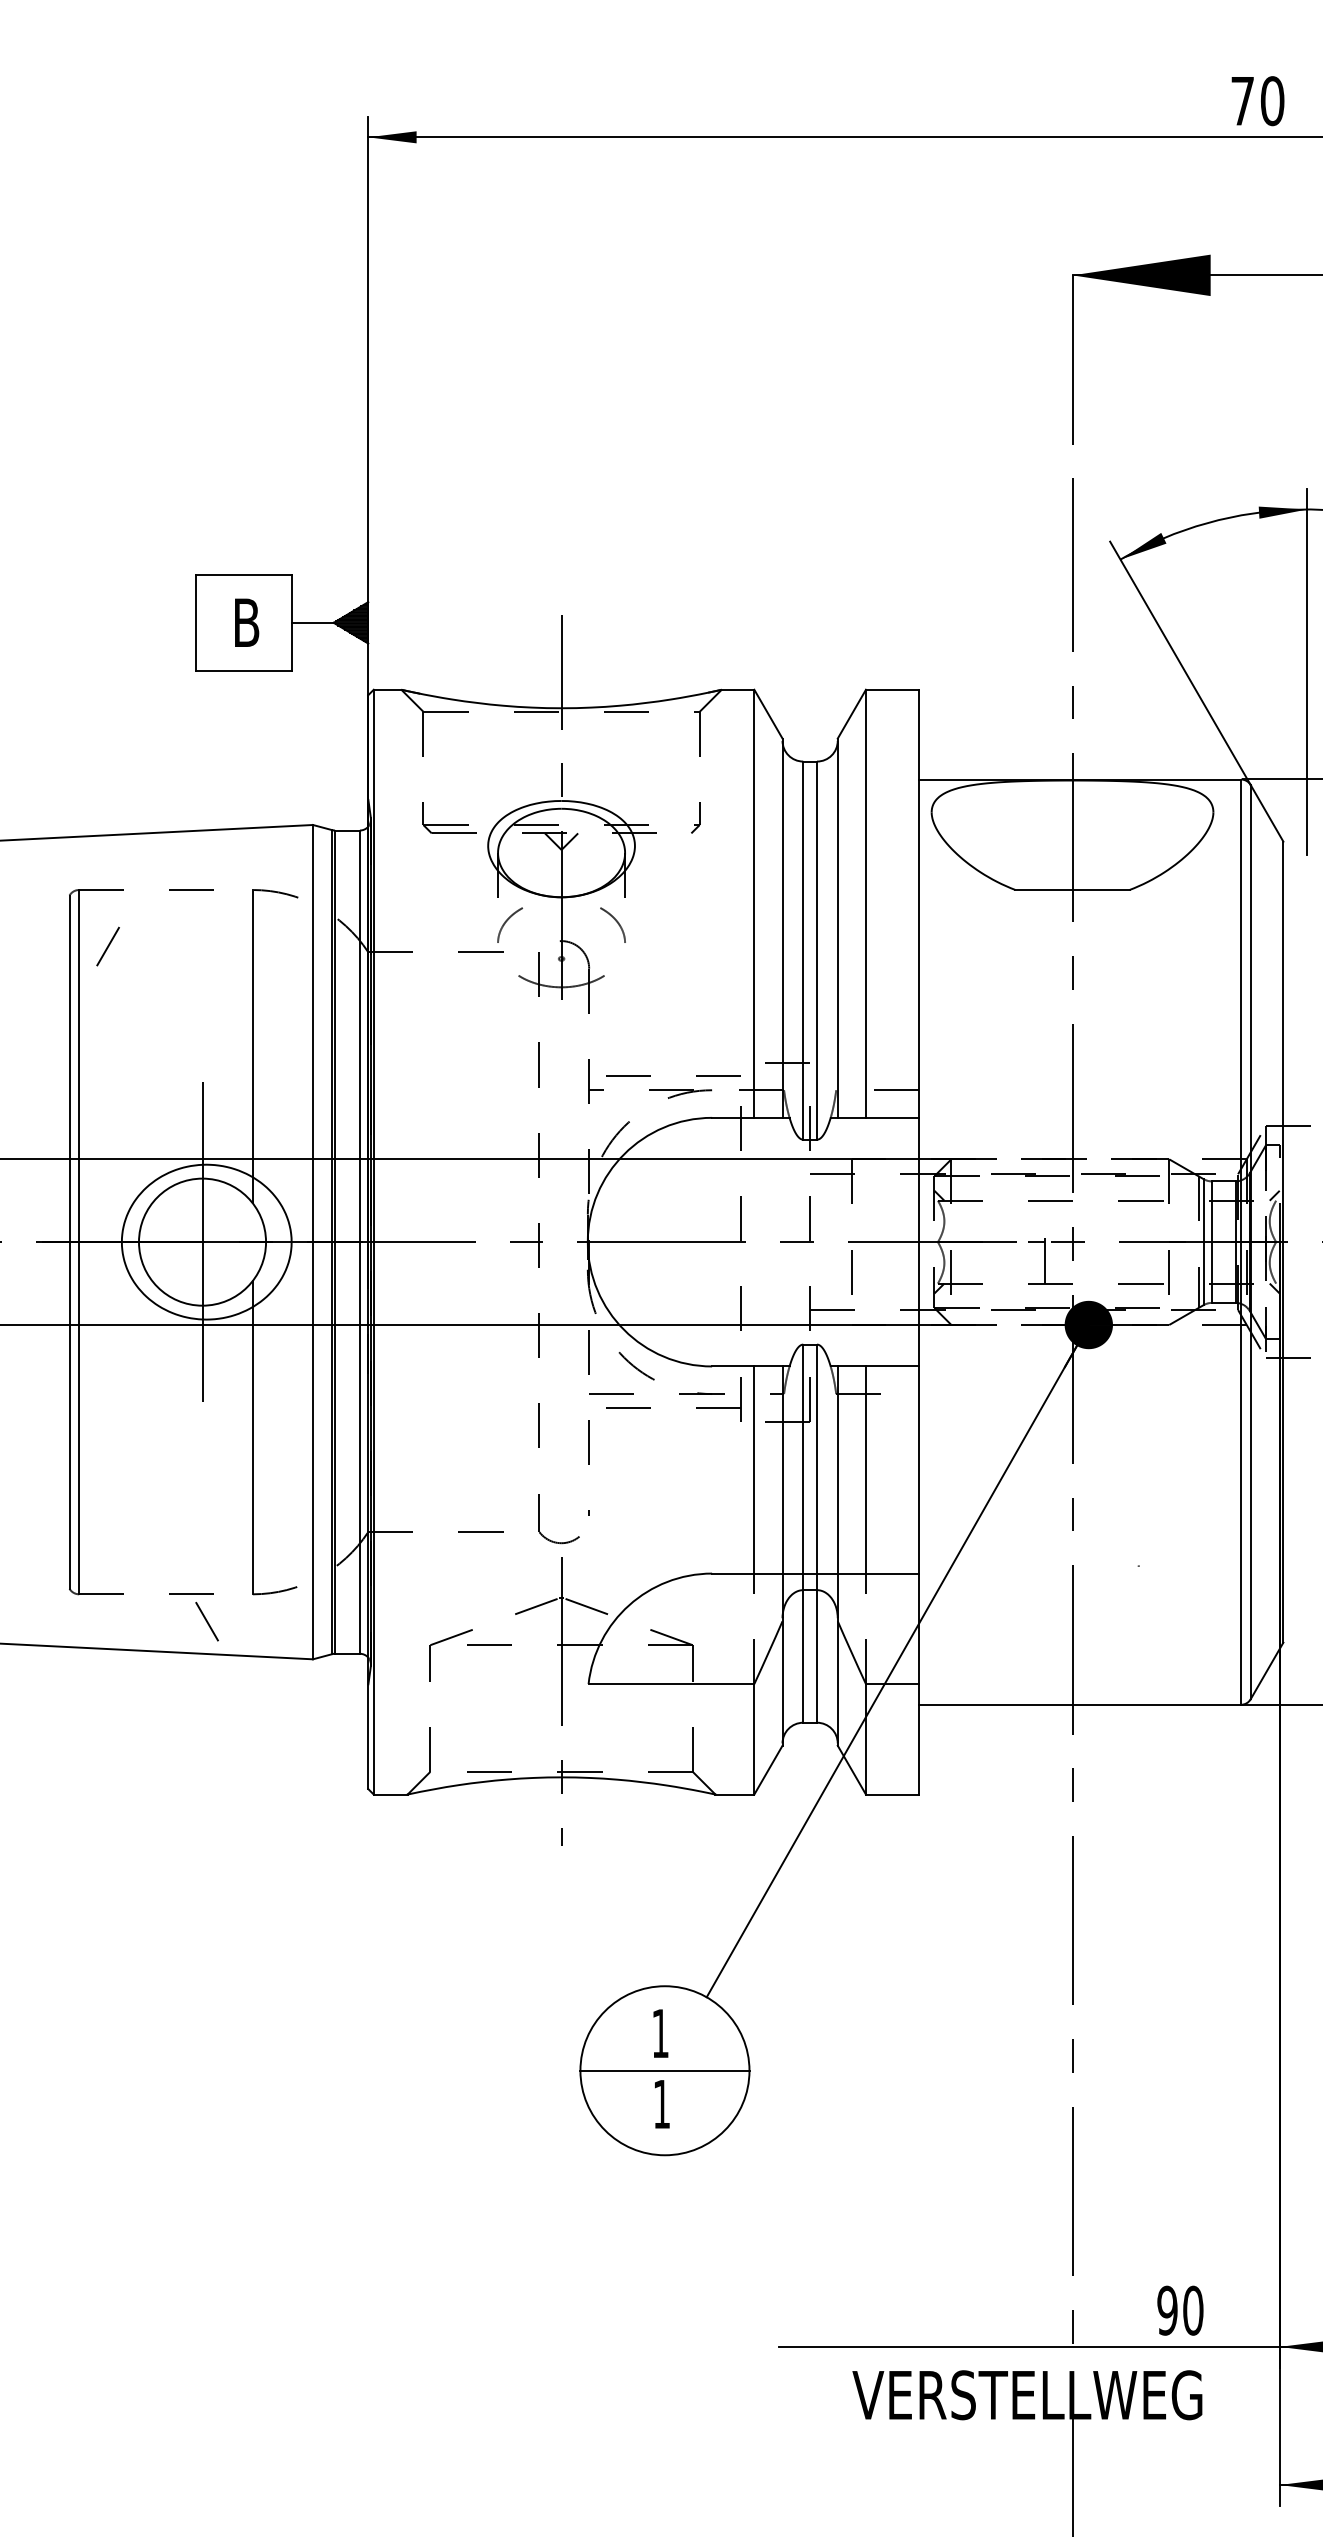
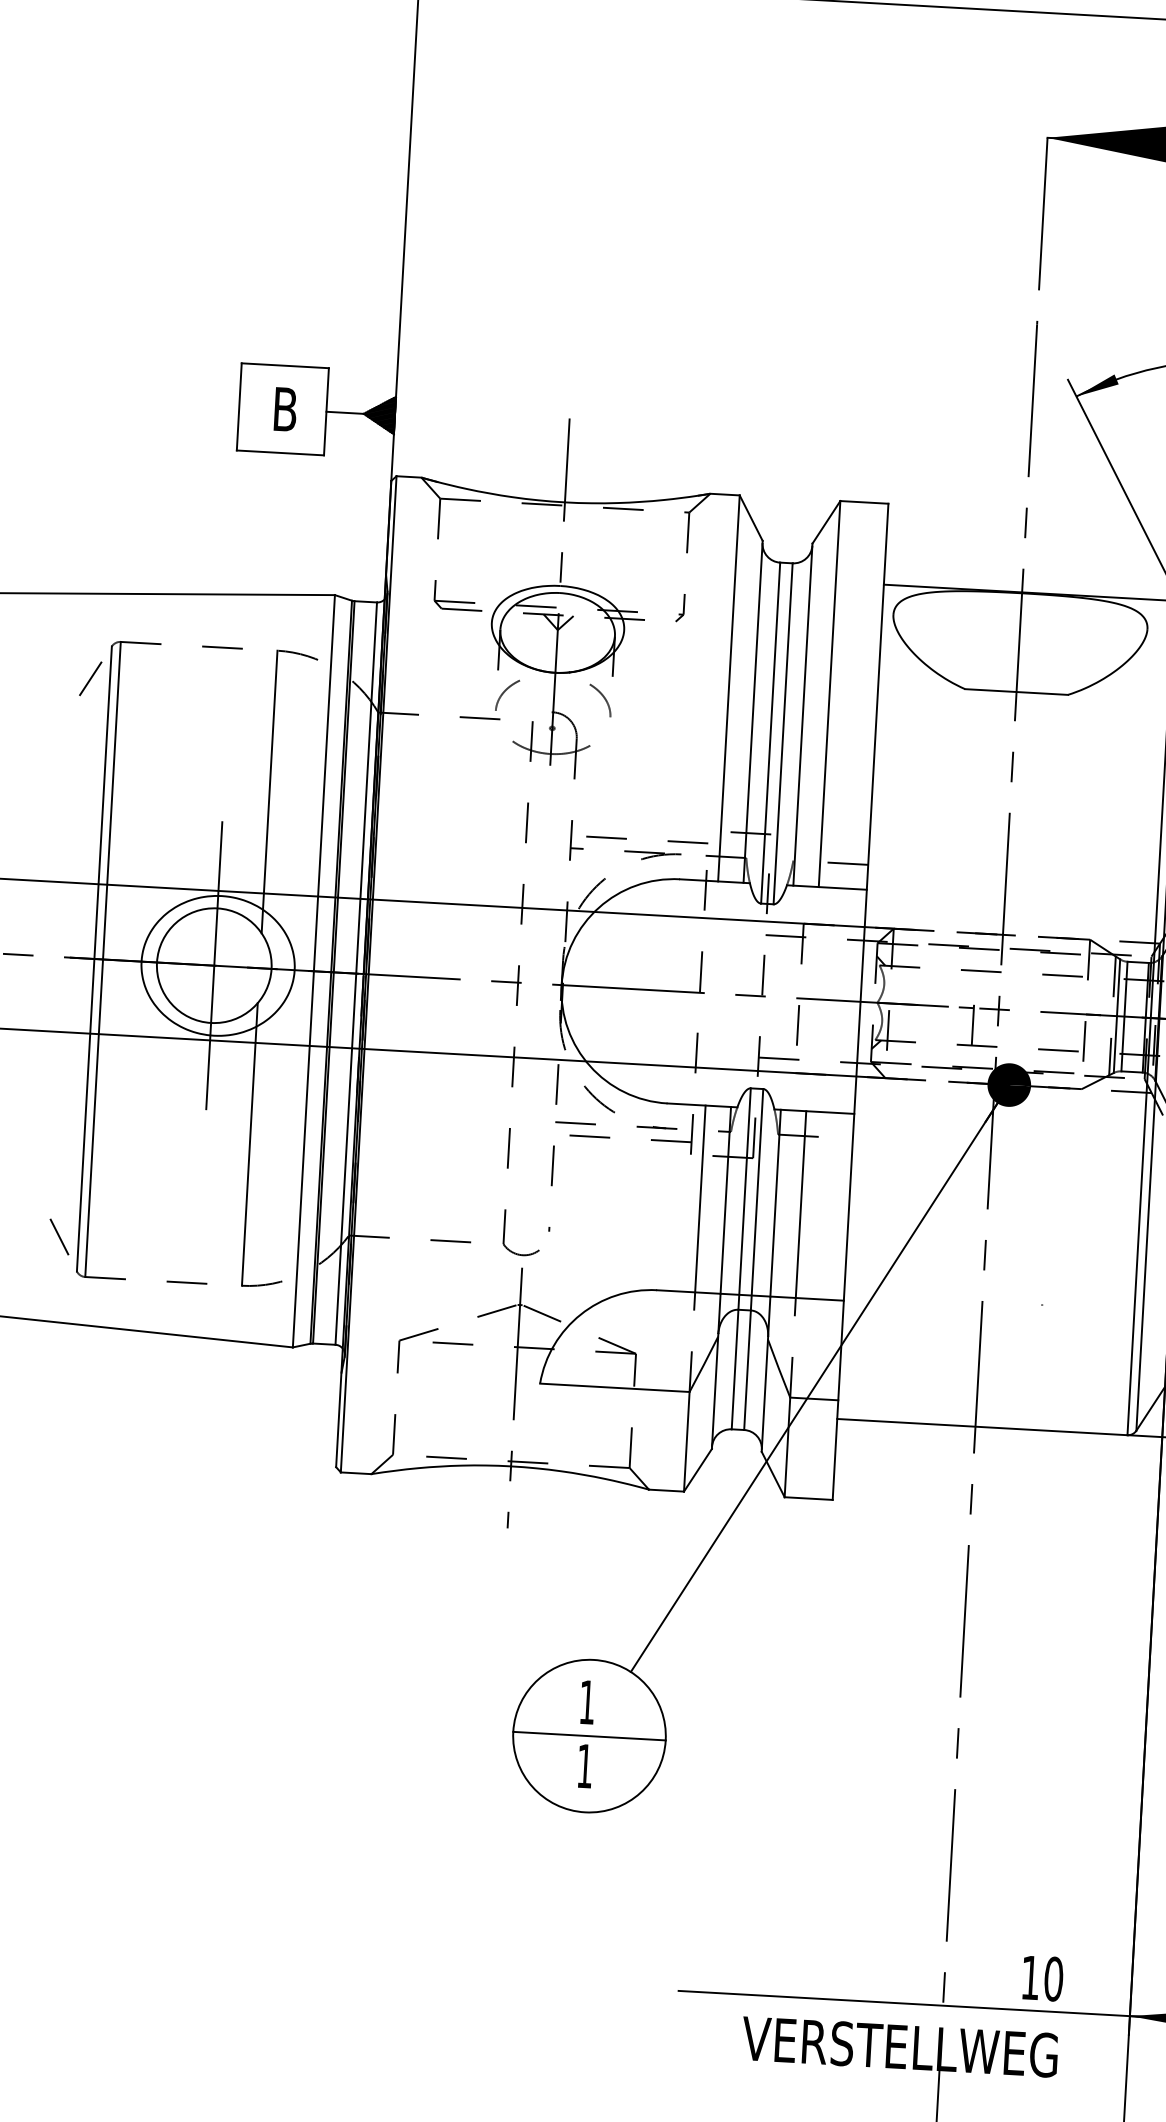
line: (107, 946) -> (90, 678), moved
line: (206, 1621) -> (58, 1236), moved
text: (1167, 2310) -> (1030, 1977), 90 -> 10

